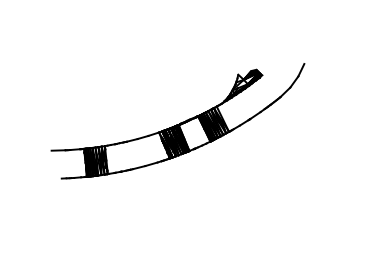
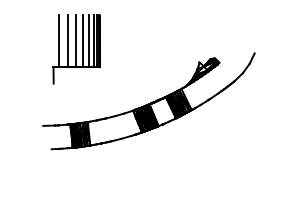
part: (91, 59) -> (76, 49), added

